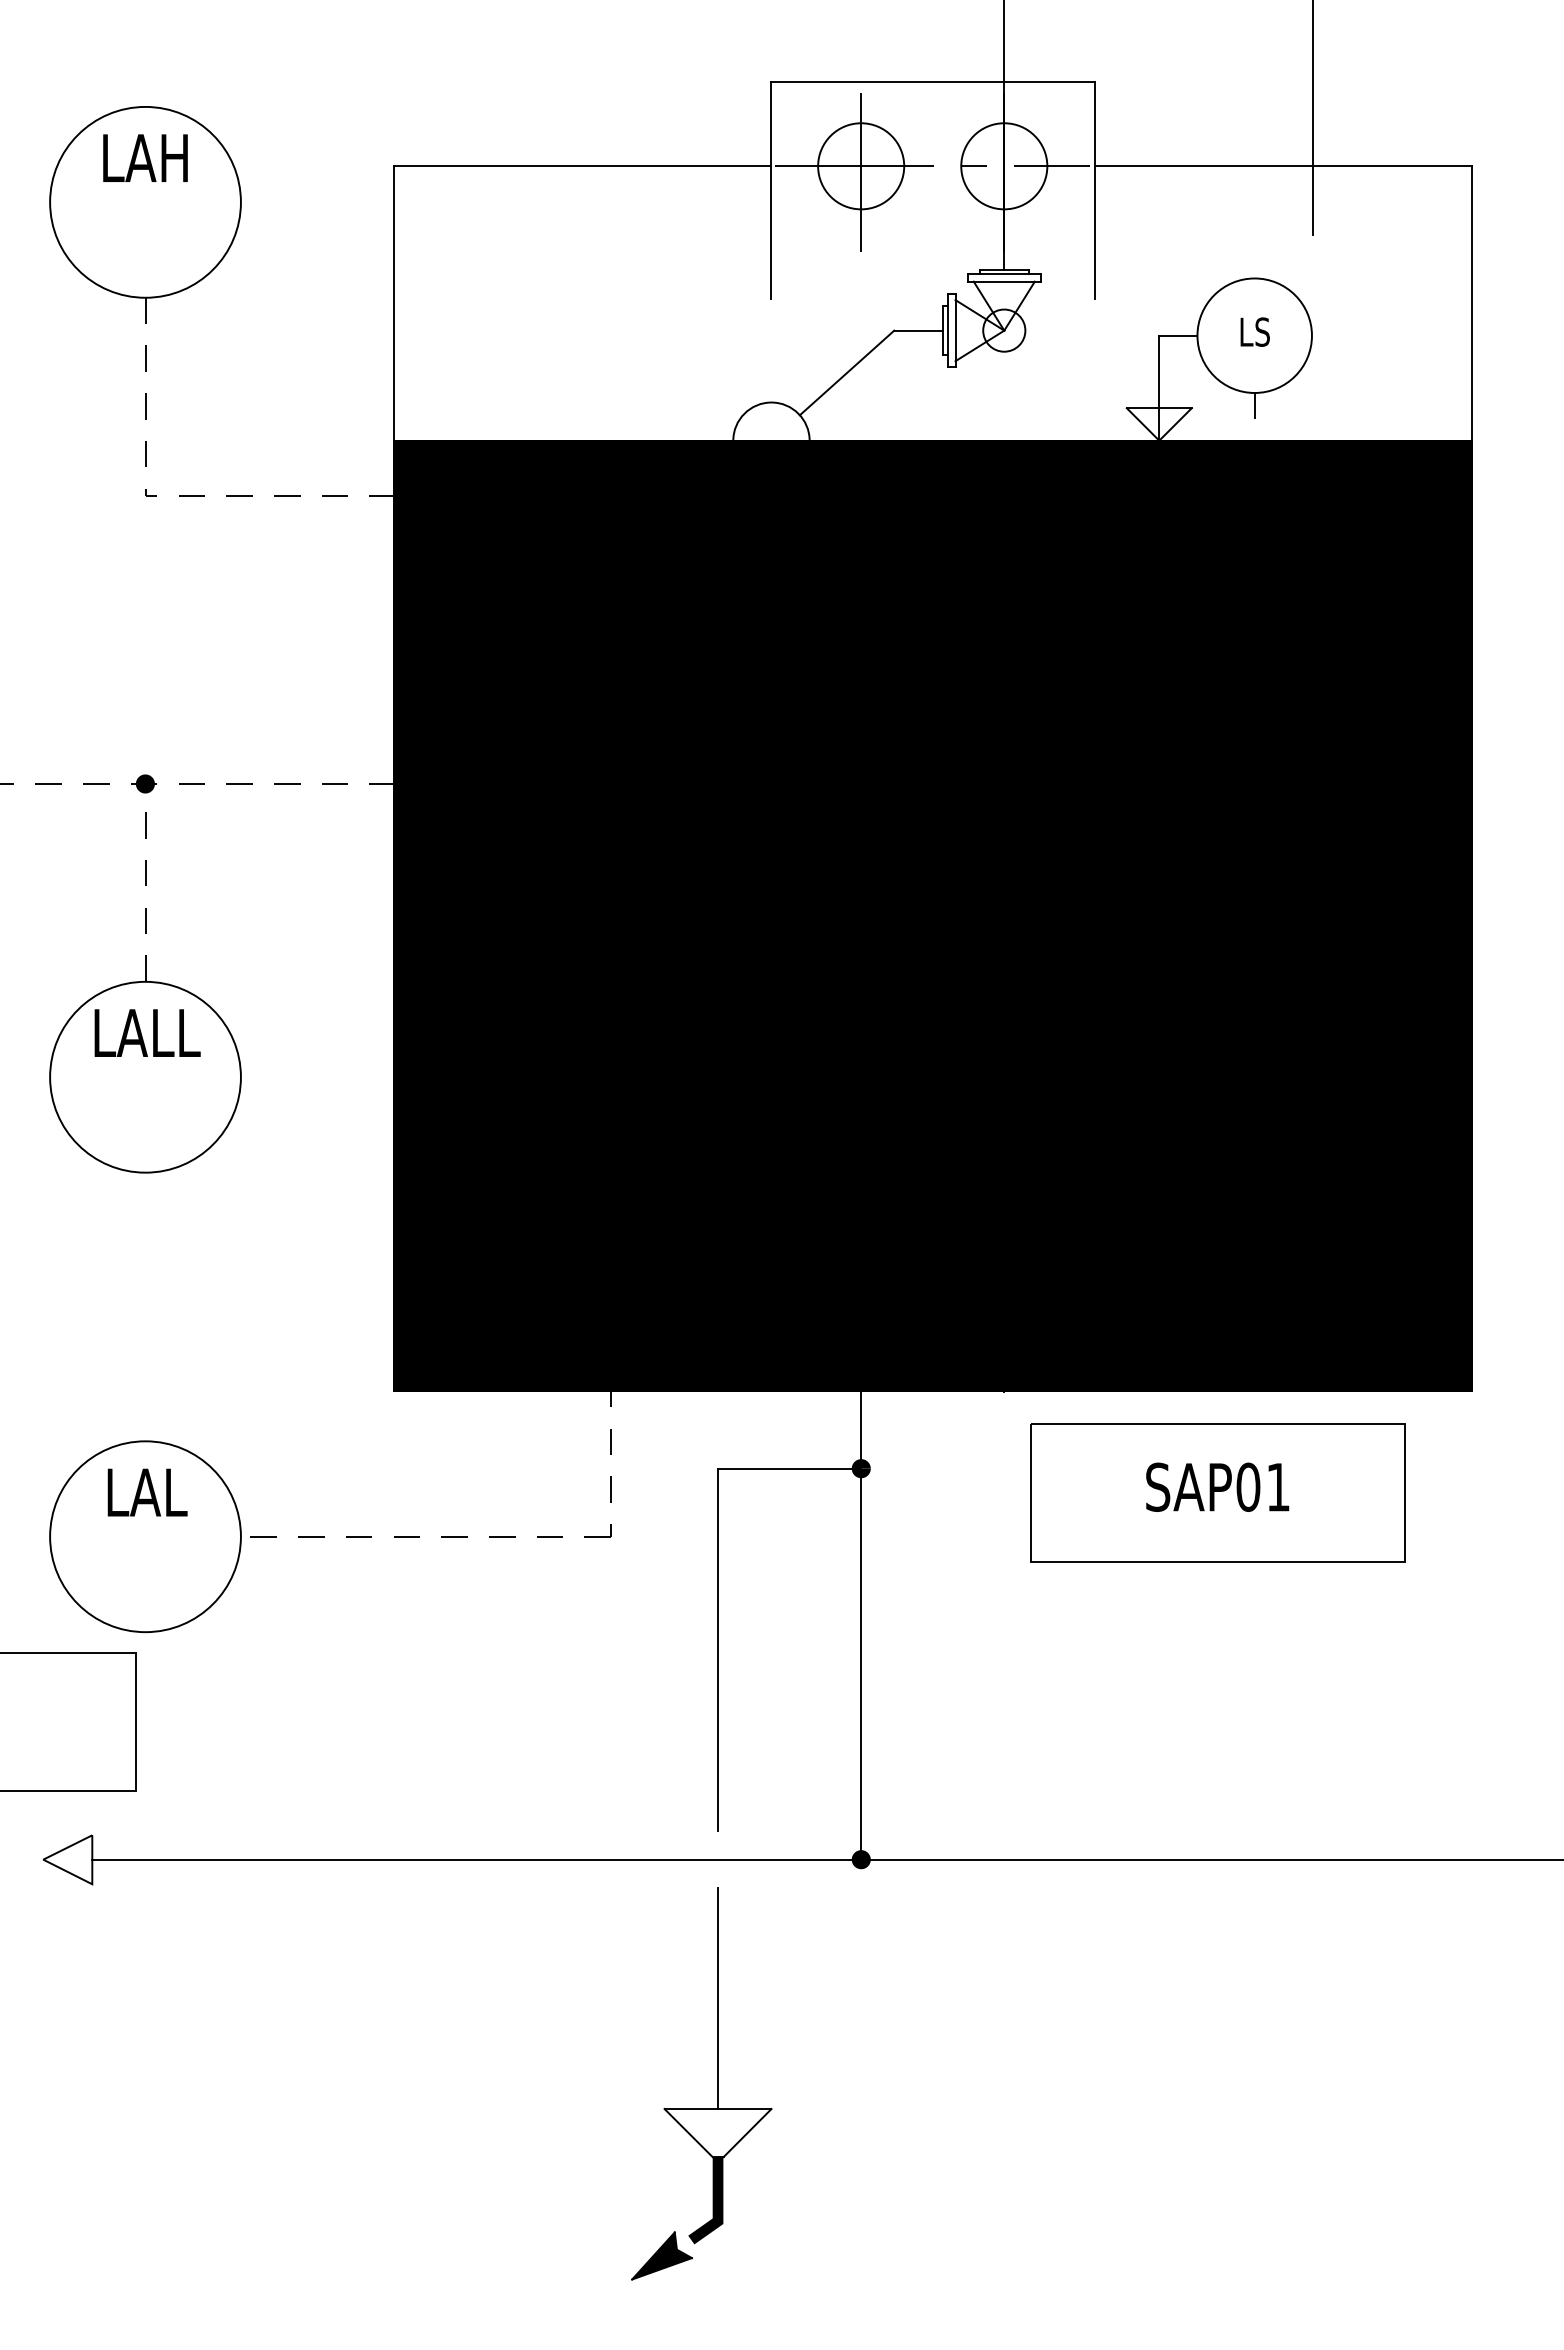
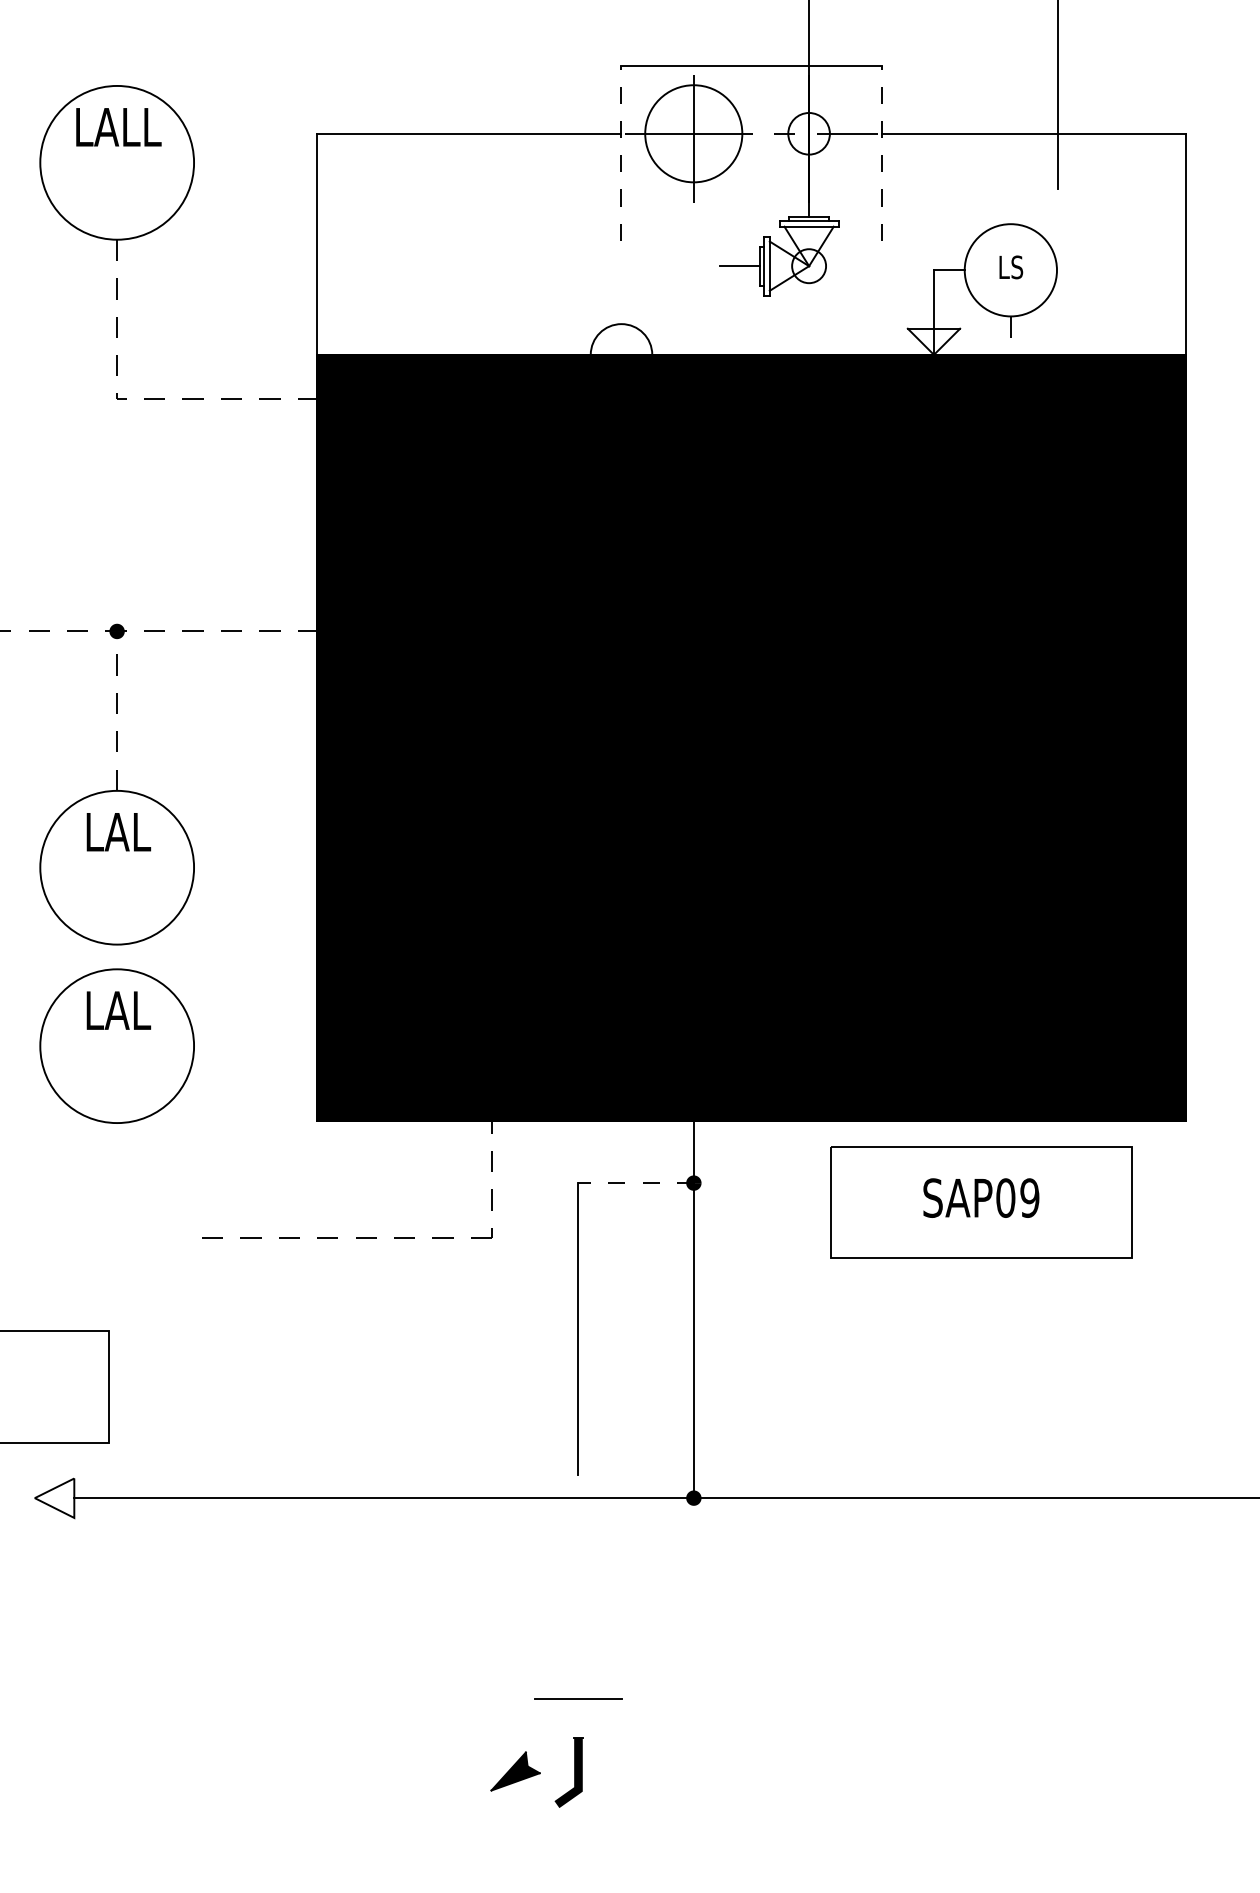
text: (147, 157) -> (118, 126), LAH -> LALL
circle: (861, 166) -> (694, 133), size x1.4
circle: (1004, 166) -> (809, 133), size x0.6
line: (771, 190) -> (621, 153), solid -> dashed
line: (1094, 190) -> (881, 153), solid -> dashed
line: (846, 372) -> (681, 299), removed
text: (147, 1032) -> (118, 831), LALL -> LAL
line: (789, 1468) -> (636, 1182), solid -> dashed
text: (1278, 1486) -> (1030, 1197), SAP01 -> SAP09
part: (145, 1536) -> (117, 1046), moved
line: (718, 1998) -> (578, 1609), removed
line: (688, 2133) -> (554, 1718), removed
line: (747, 2133) -> (602, 1718), removed
part: (661, 2255) -> (515, 1771), moved

